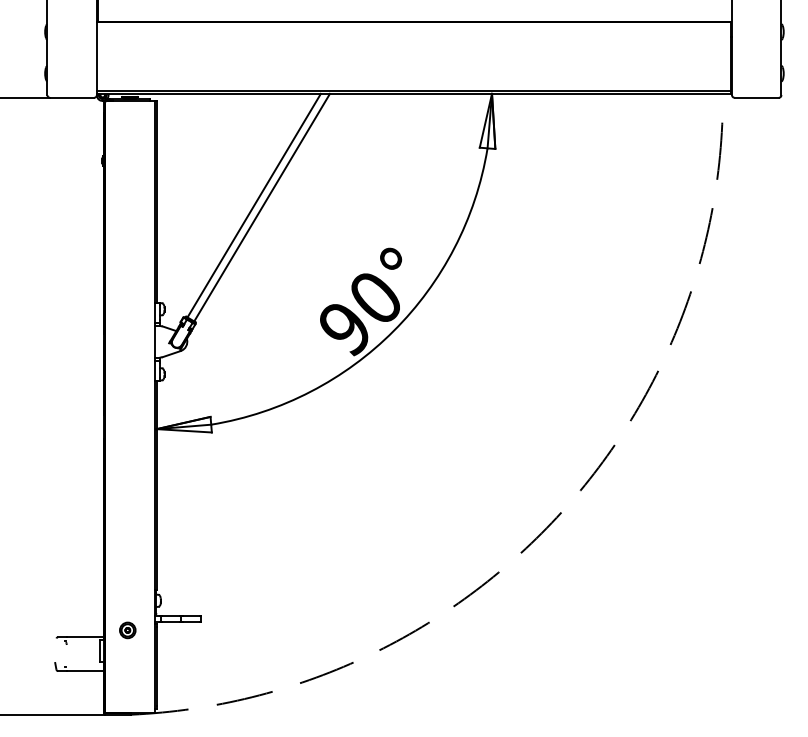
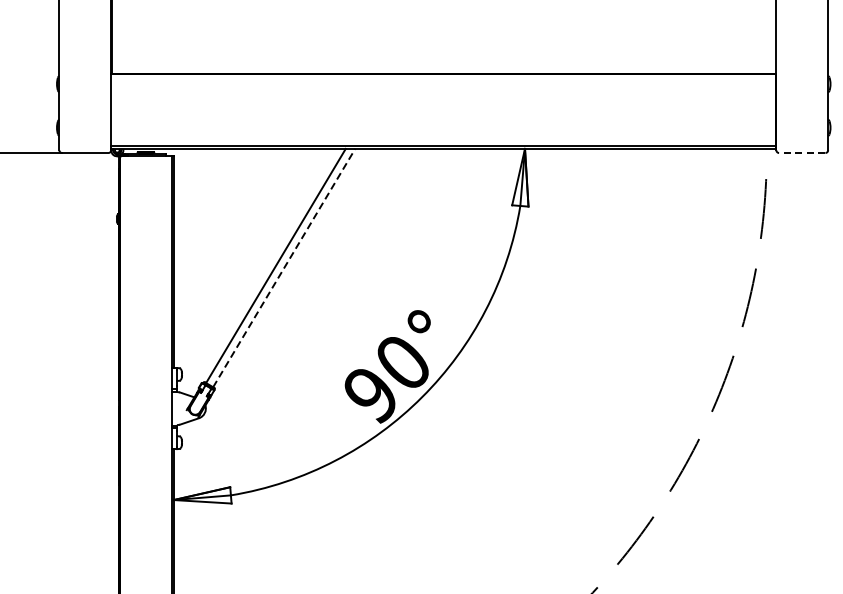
line: (756, 97) -> (801, 152), solid -> dashed
line: (262, 207) -> (284, 267), solid -> dashed

